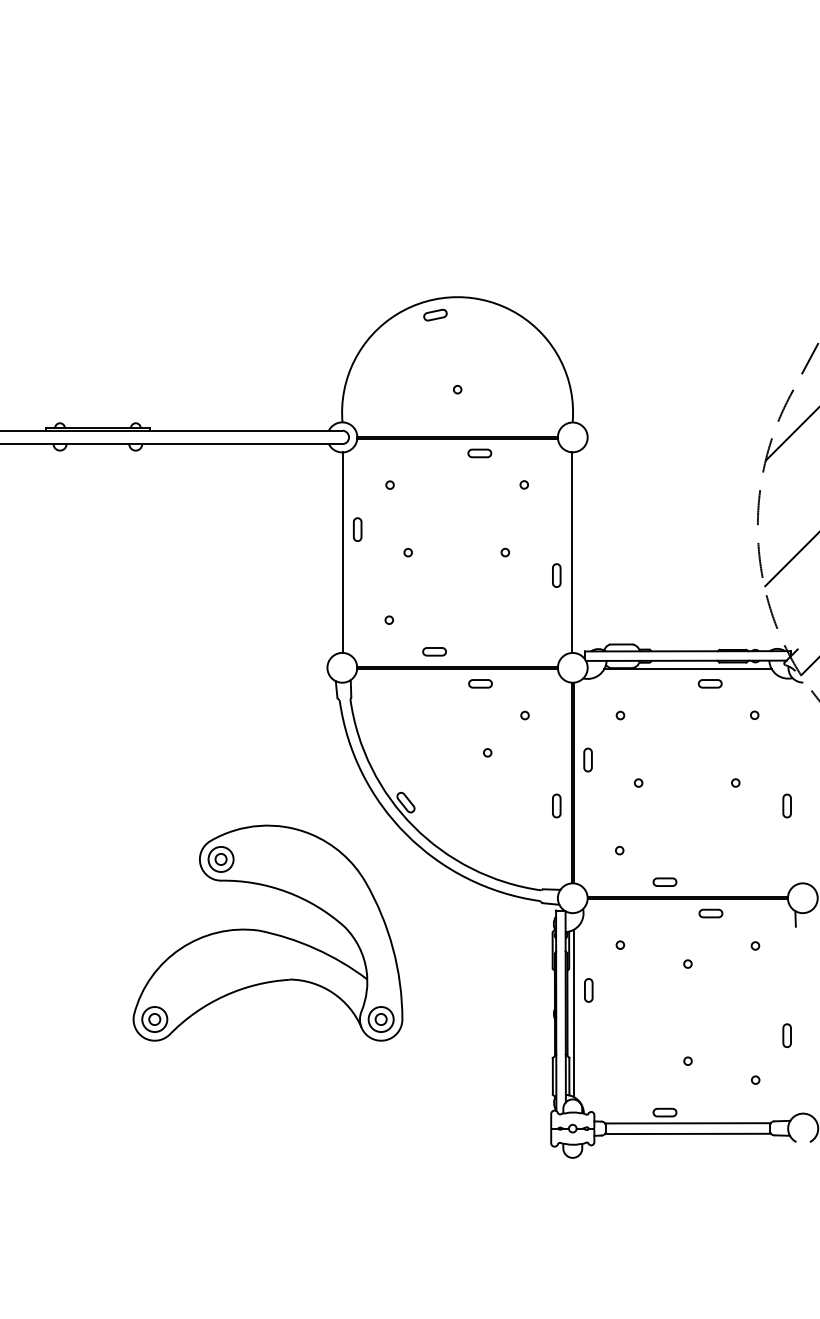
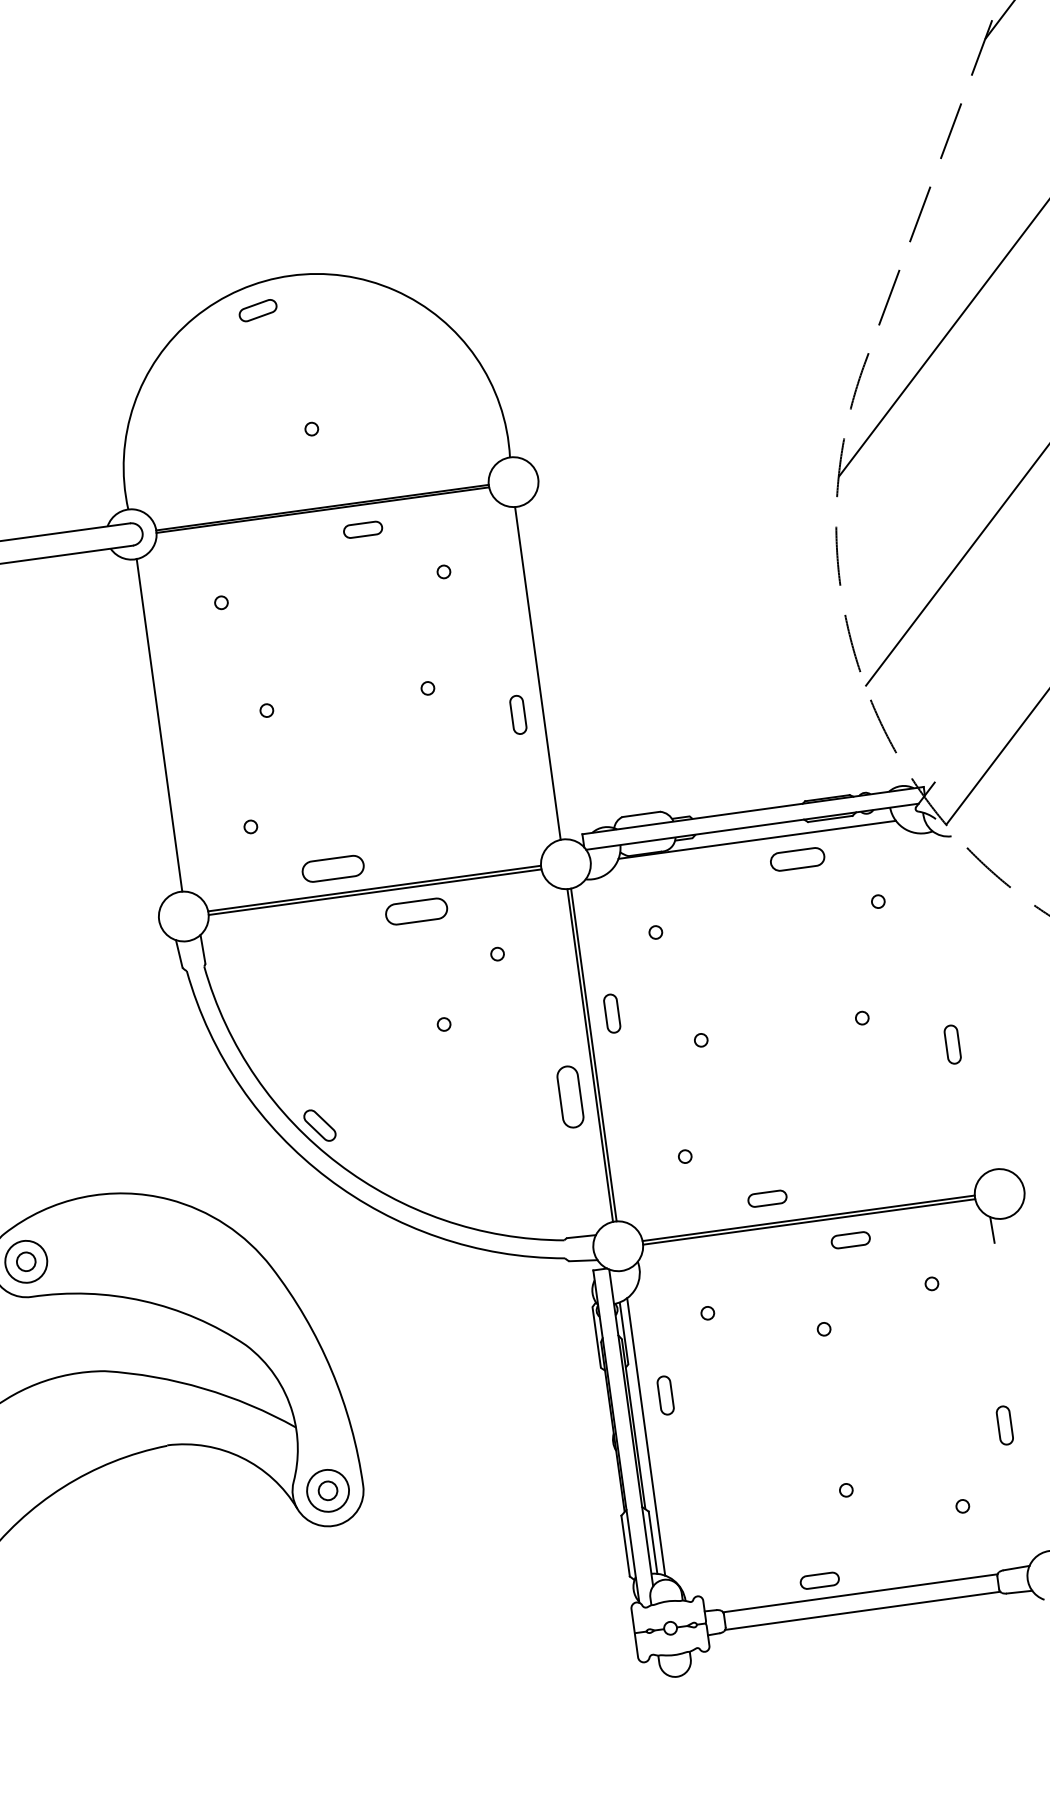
part: (357, 529) -> (177, 683), removed
part: (434, 651) -> (332, 868), size x1.6
part: (480, 683) -> (416, 911), size x1.6
part: (709, 683) -> (796, 859), size x1.4
part: (556, 805) -> (570, 1096), size x1.6

